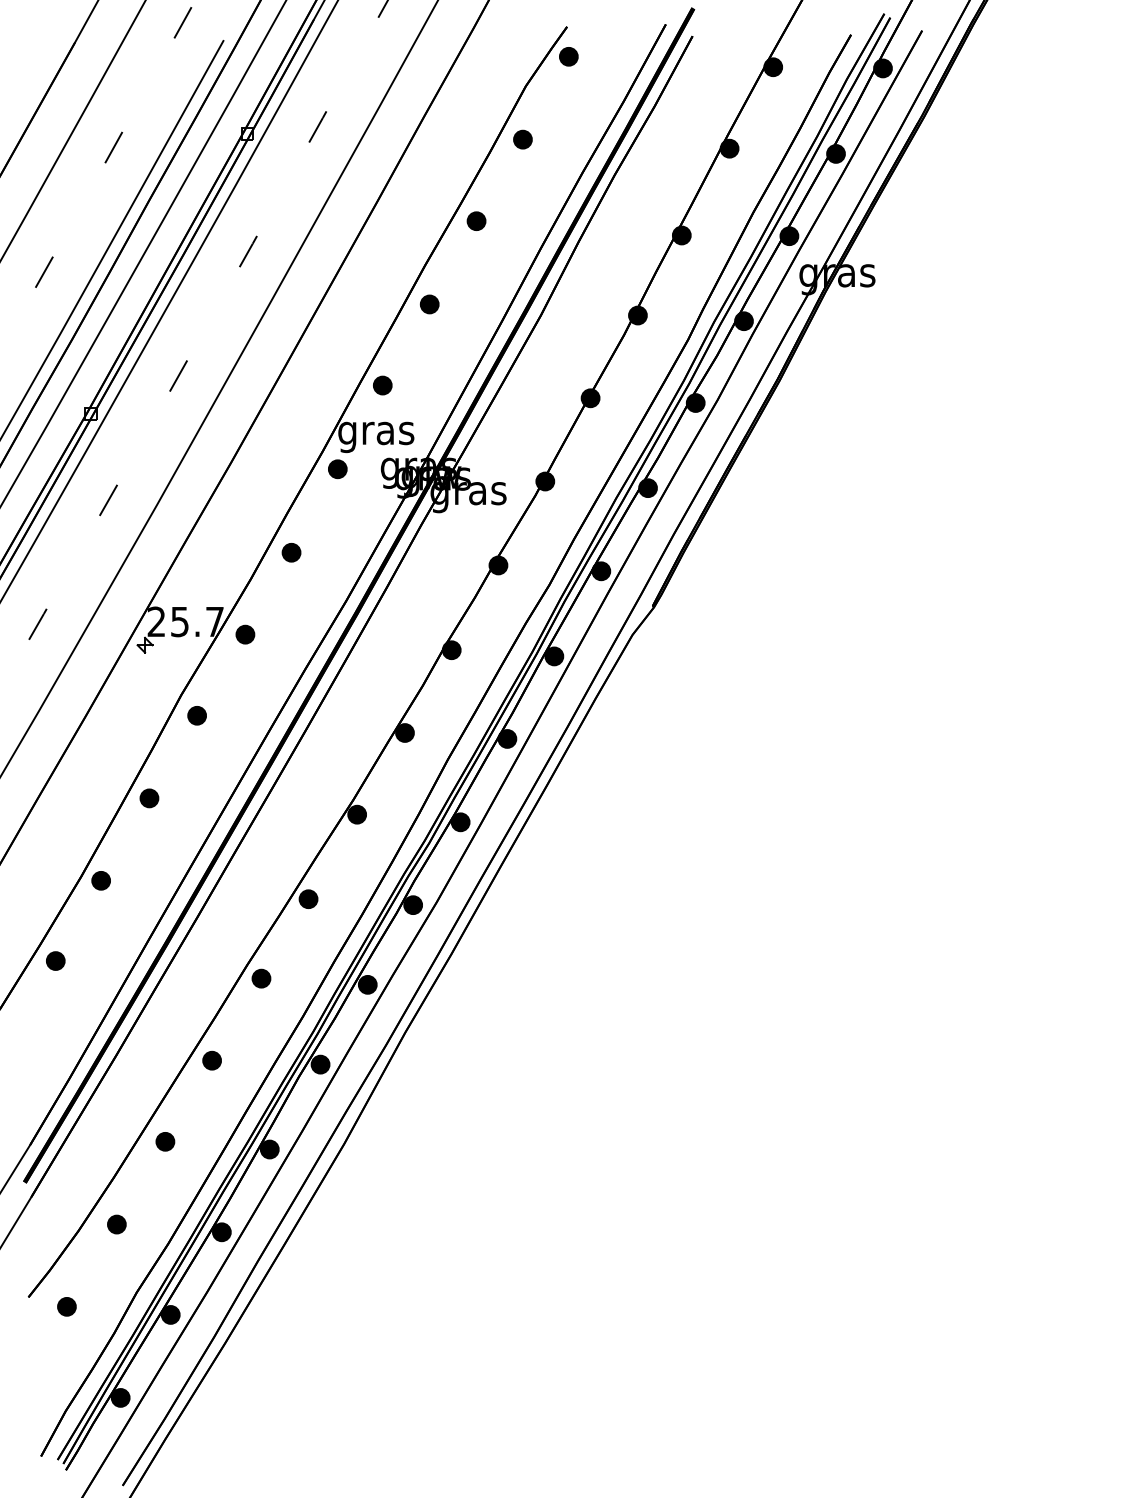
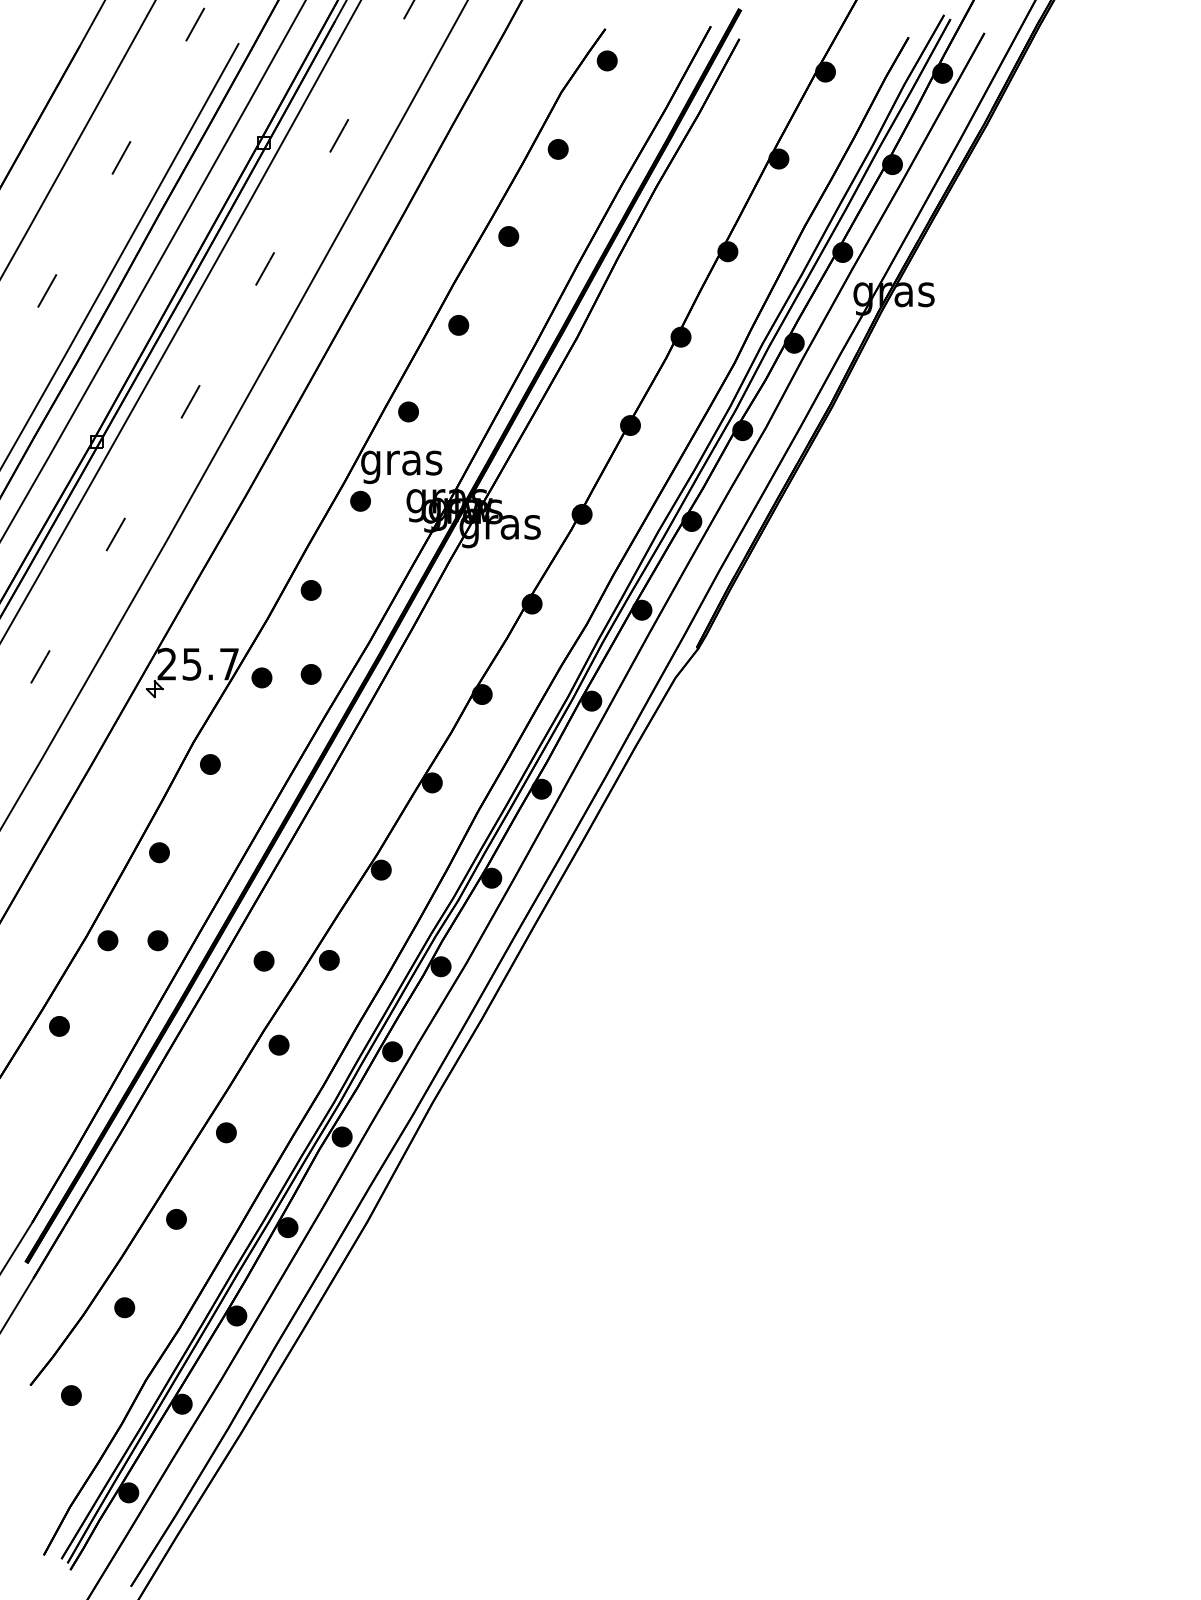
part: (290, 631) -> (310, 674), added
part: (147, 880) -> (157, 940), added
part: (246, 899) -> (263, 960), added

